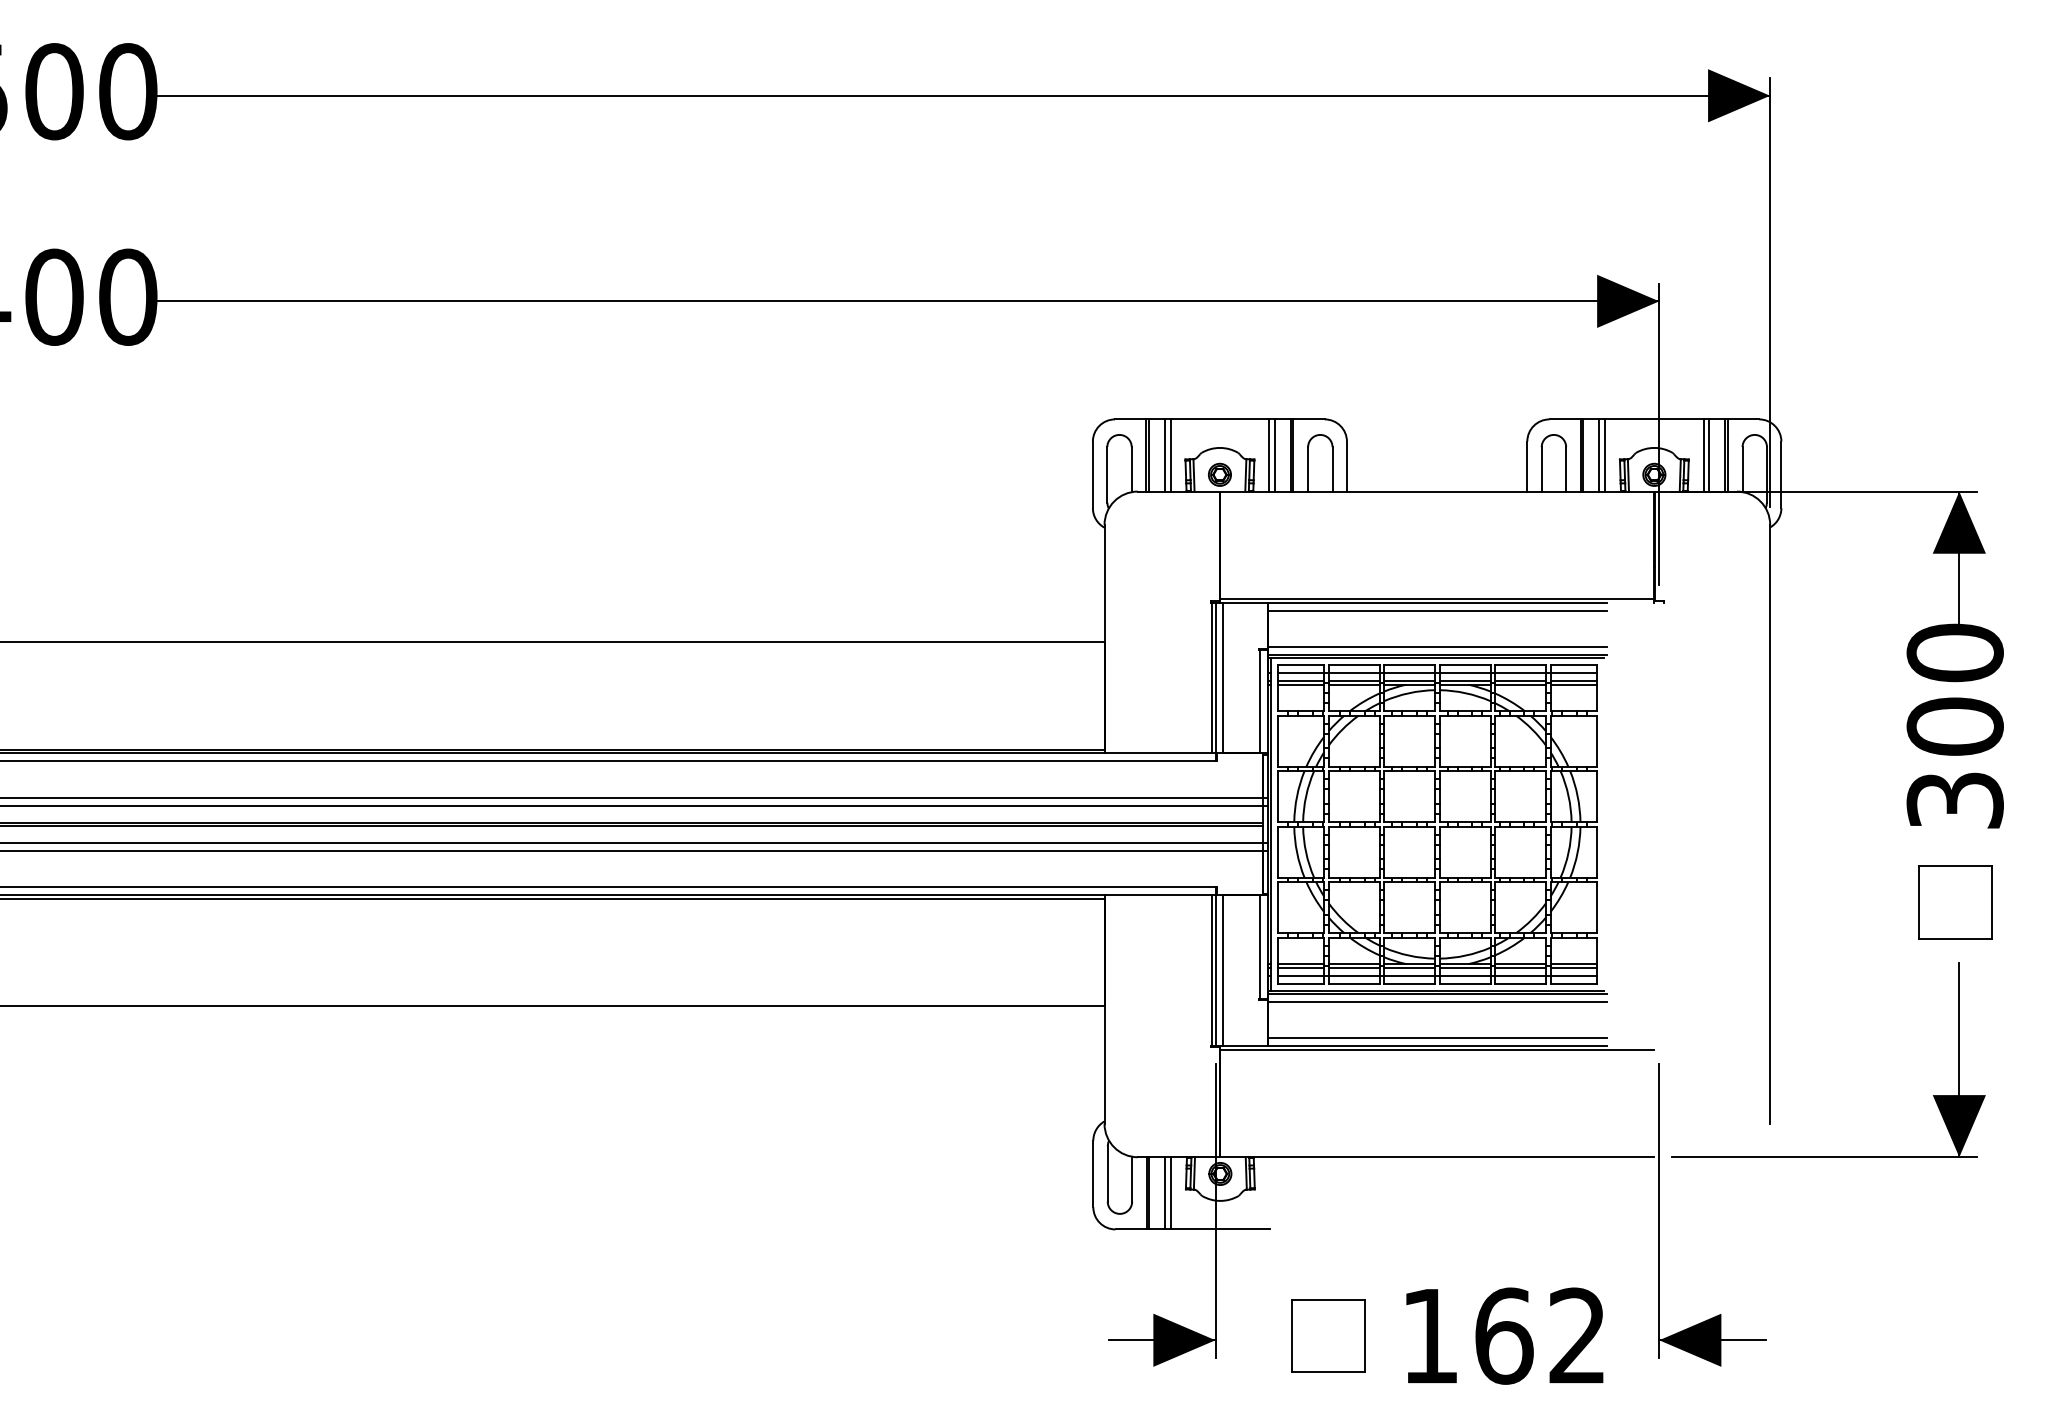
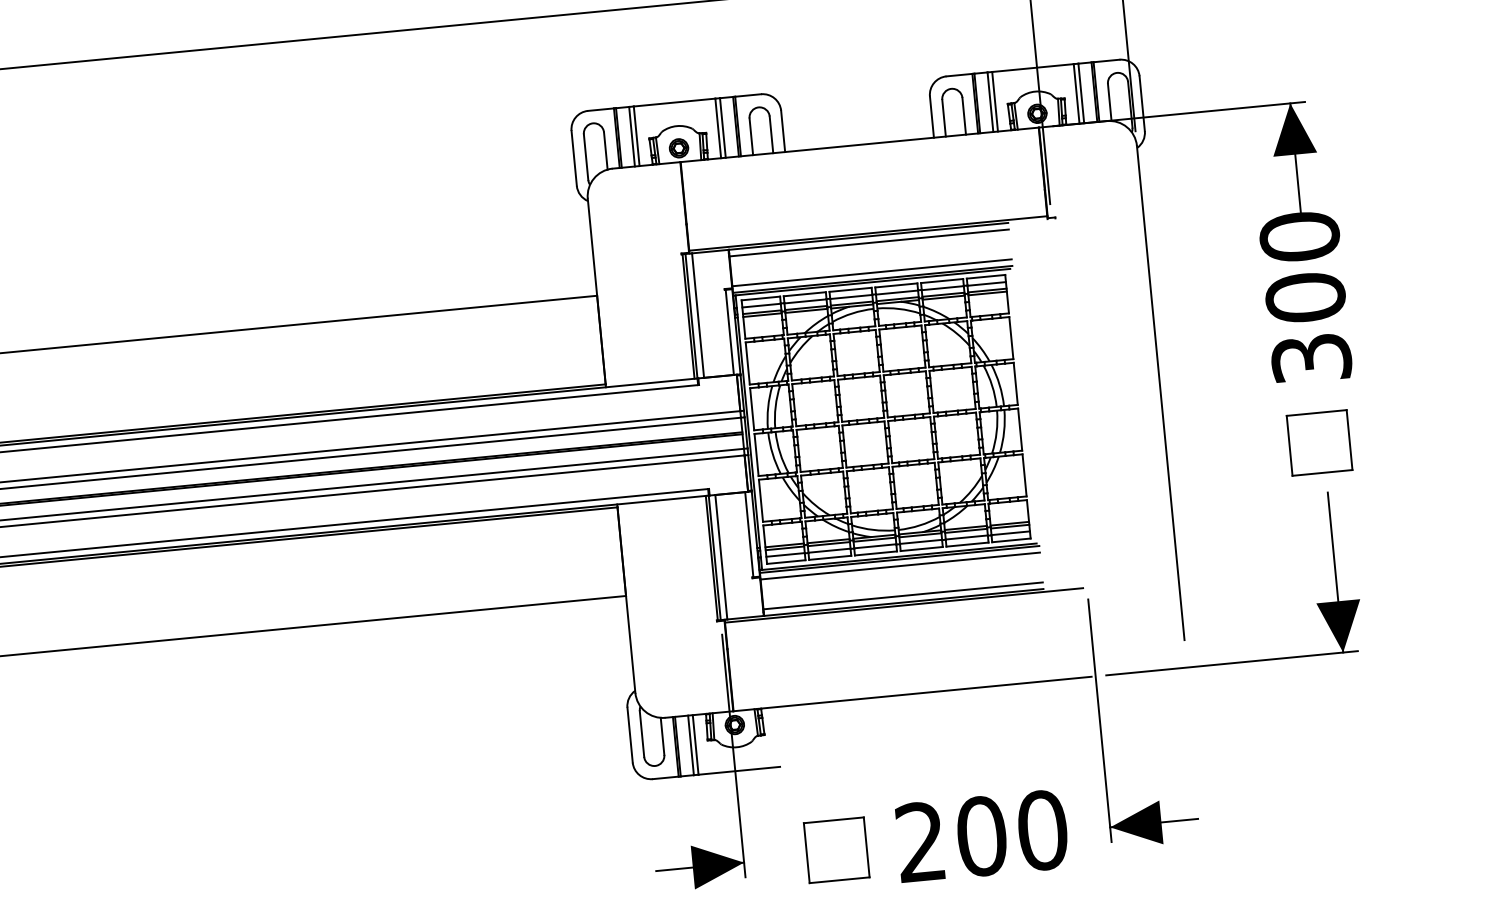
text: (1504, 1335) -> (982, 835), 162 -> 200

